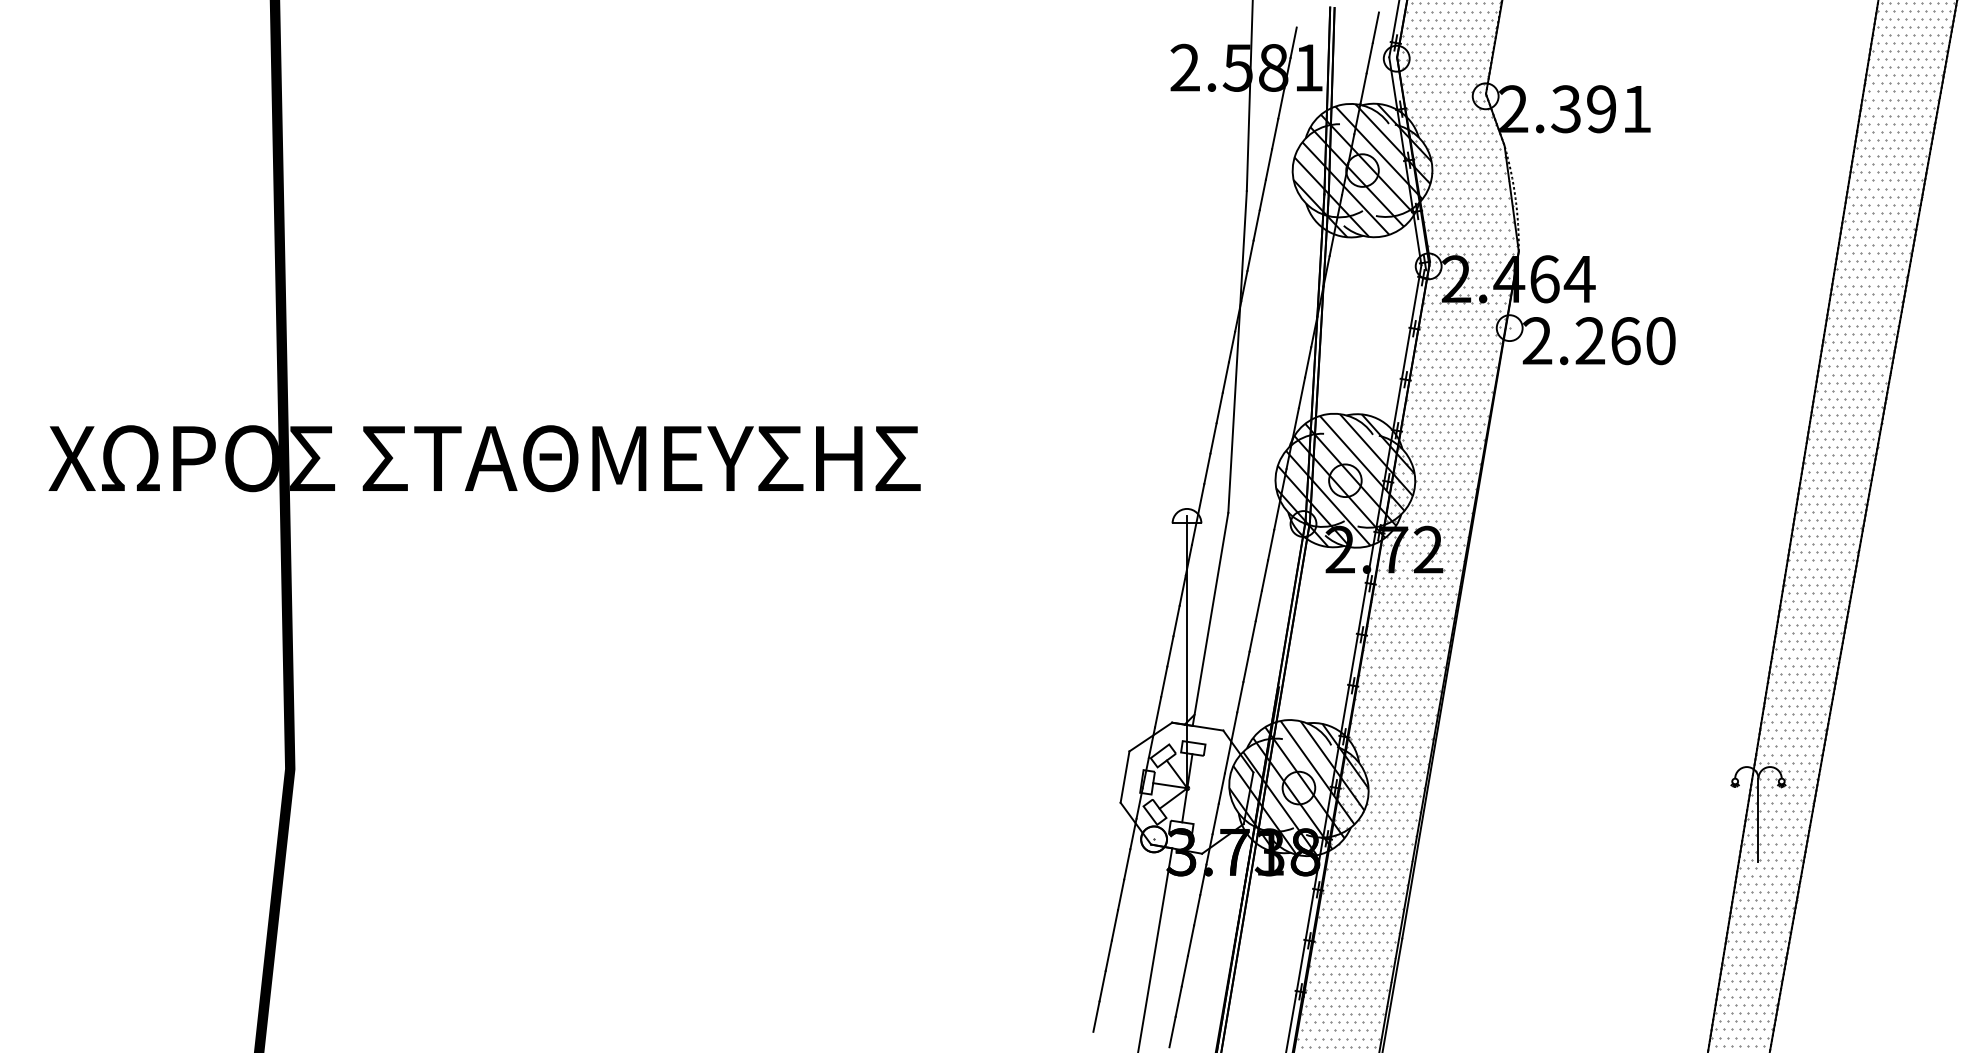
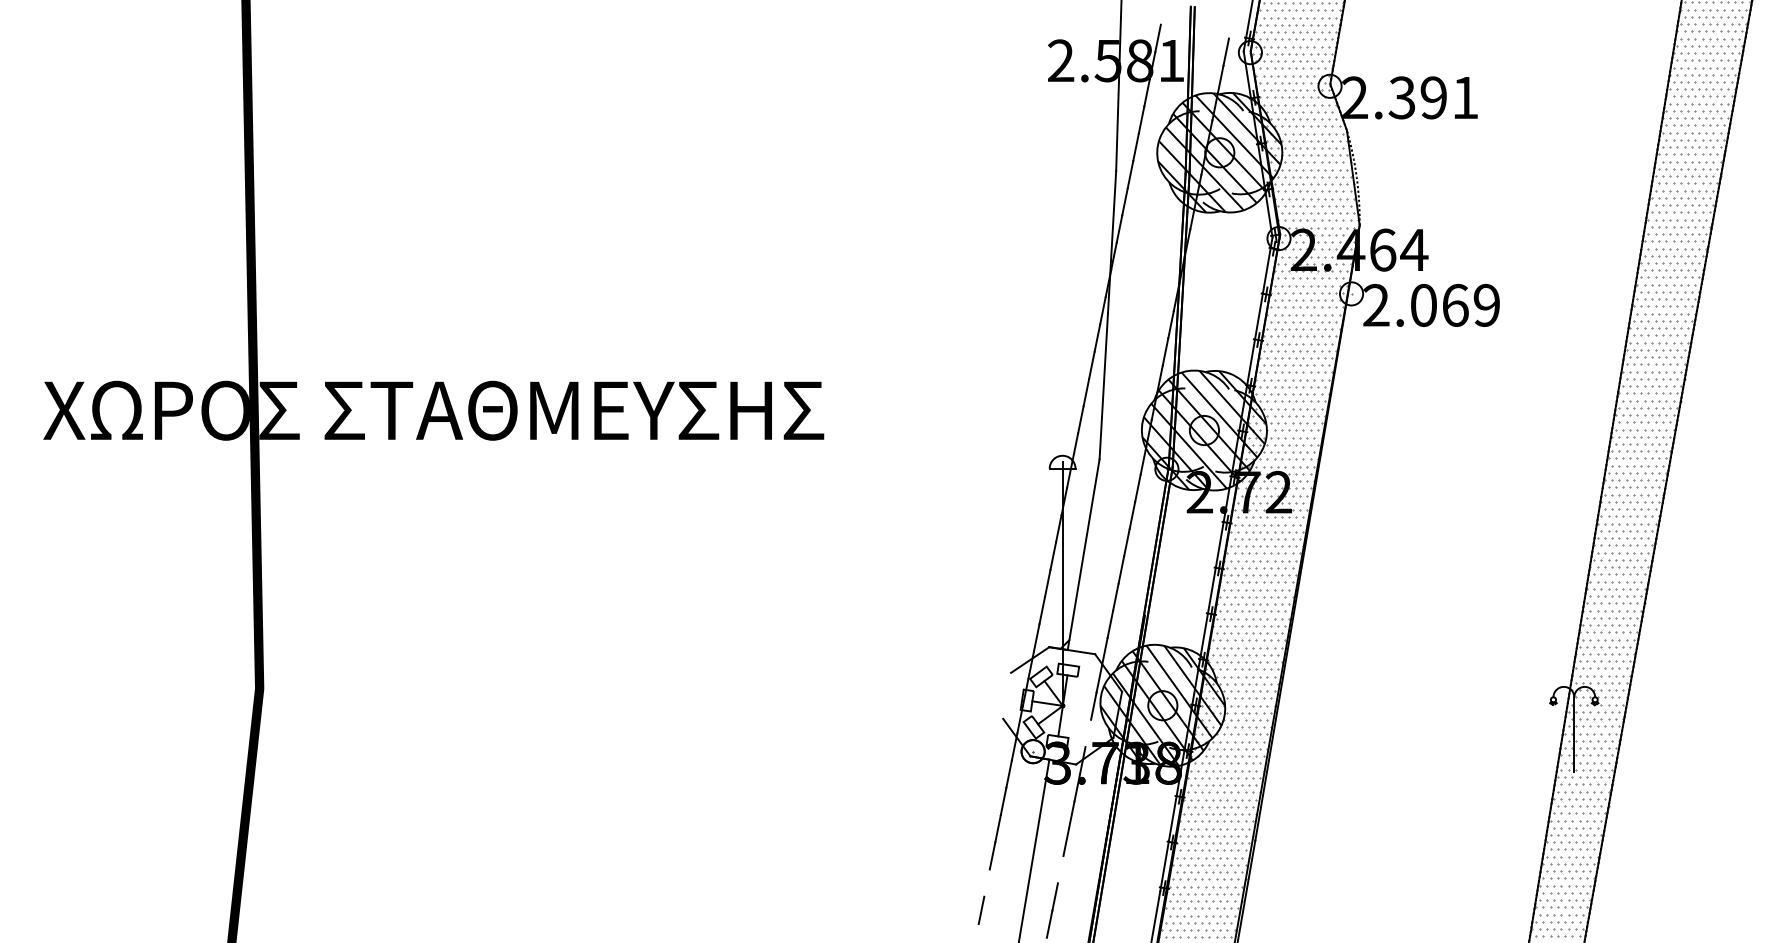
line: (1375, 27) -> (1231, 24), removed
text: (1625, 341) -> (1455, 305), 2.260 -> 2.069
line: (1124, 776) -> (1006, 695), removed
line: (1215, 818) -> (1088, 732), removed
line: (1184, 970) -> (1060, 869), removed
line: (1102, 985) -> (986, 882), removed

